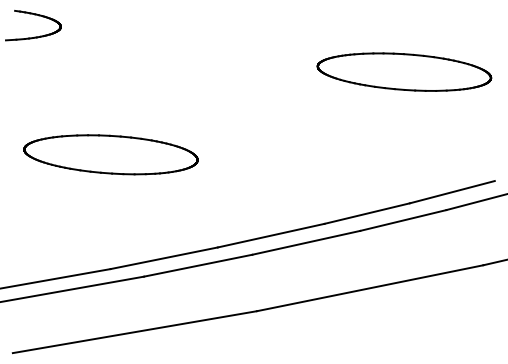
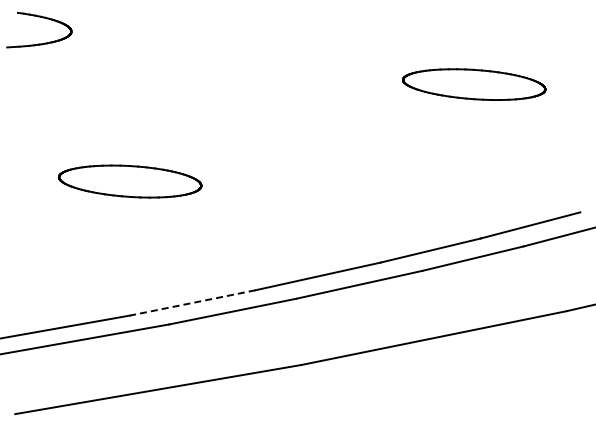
part: (403, 71) -> (473, 84), size x0.7
part: (110, 154) -> (129, 181), size x0.7
line: (164, 258) -> (192, 303), solid -> dashed

